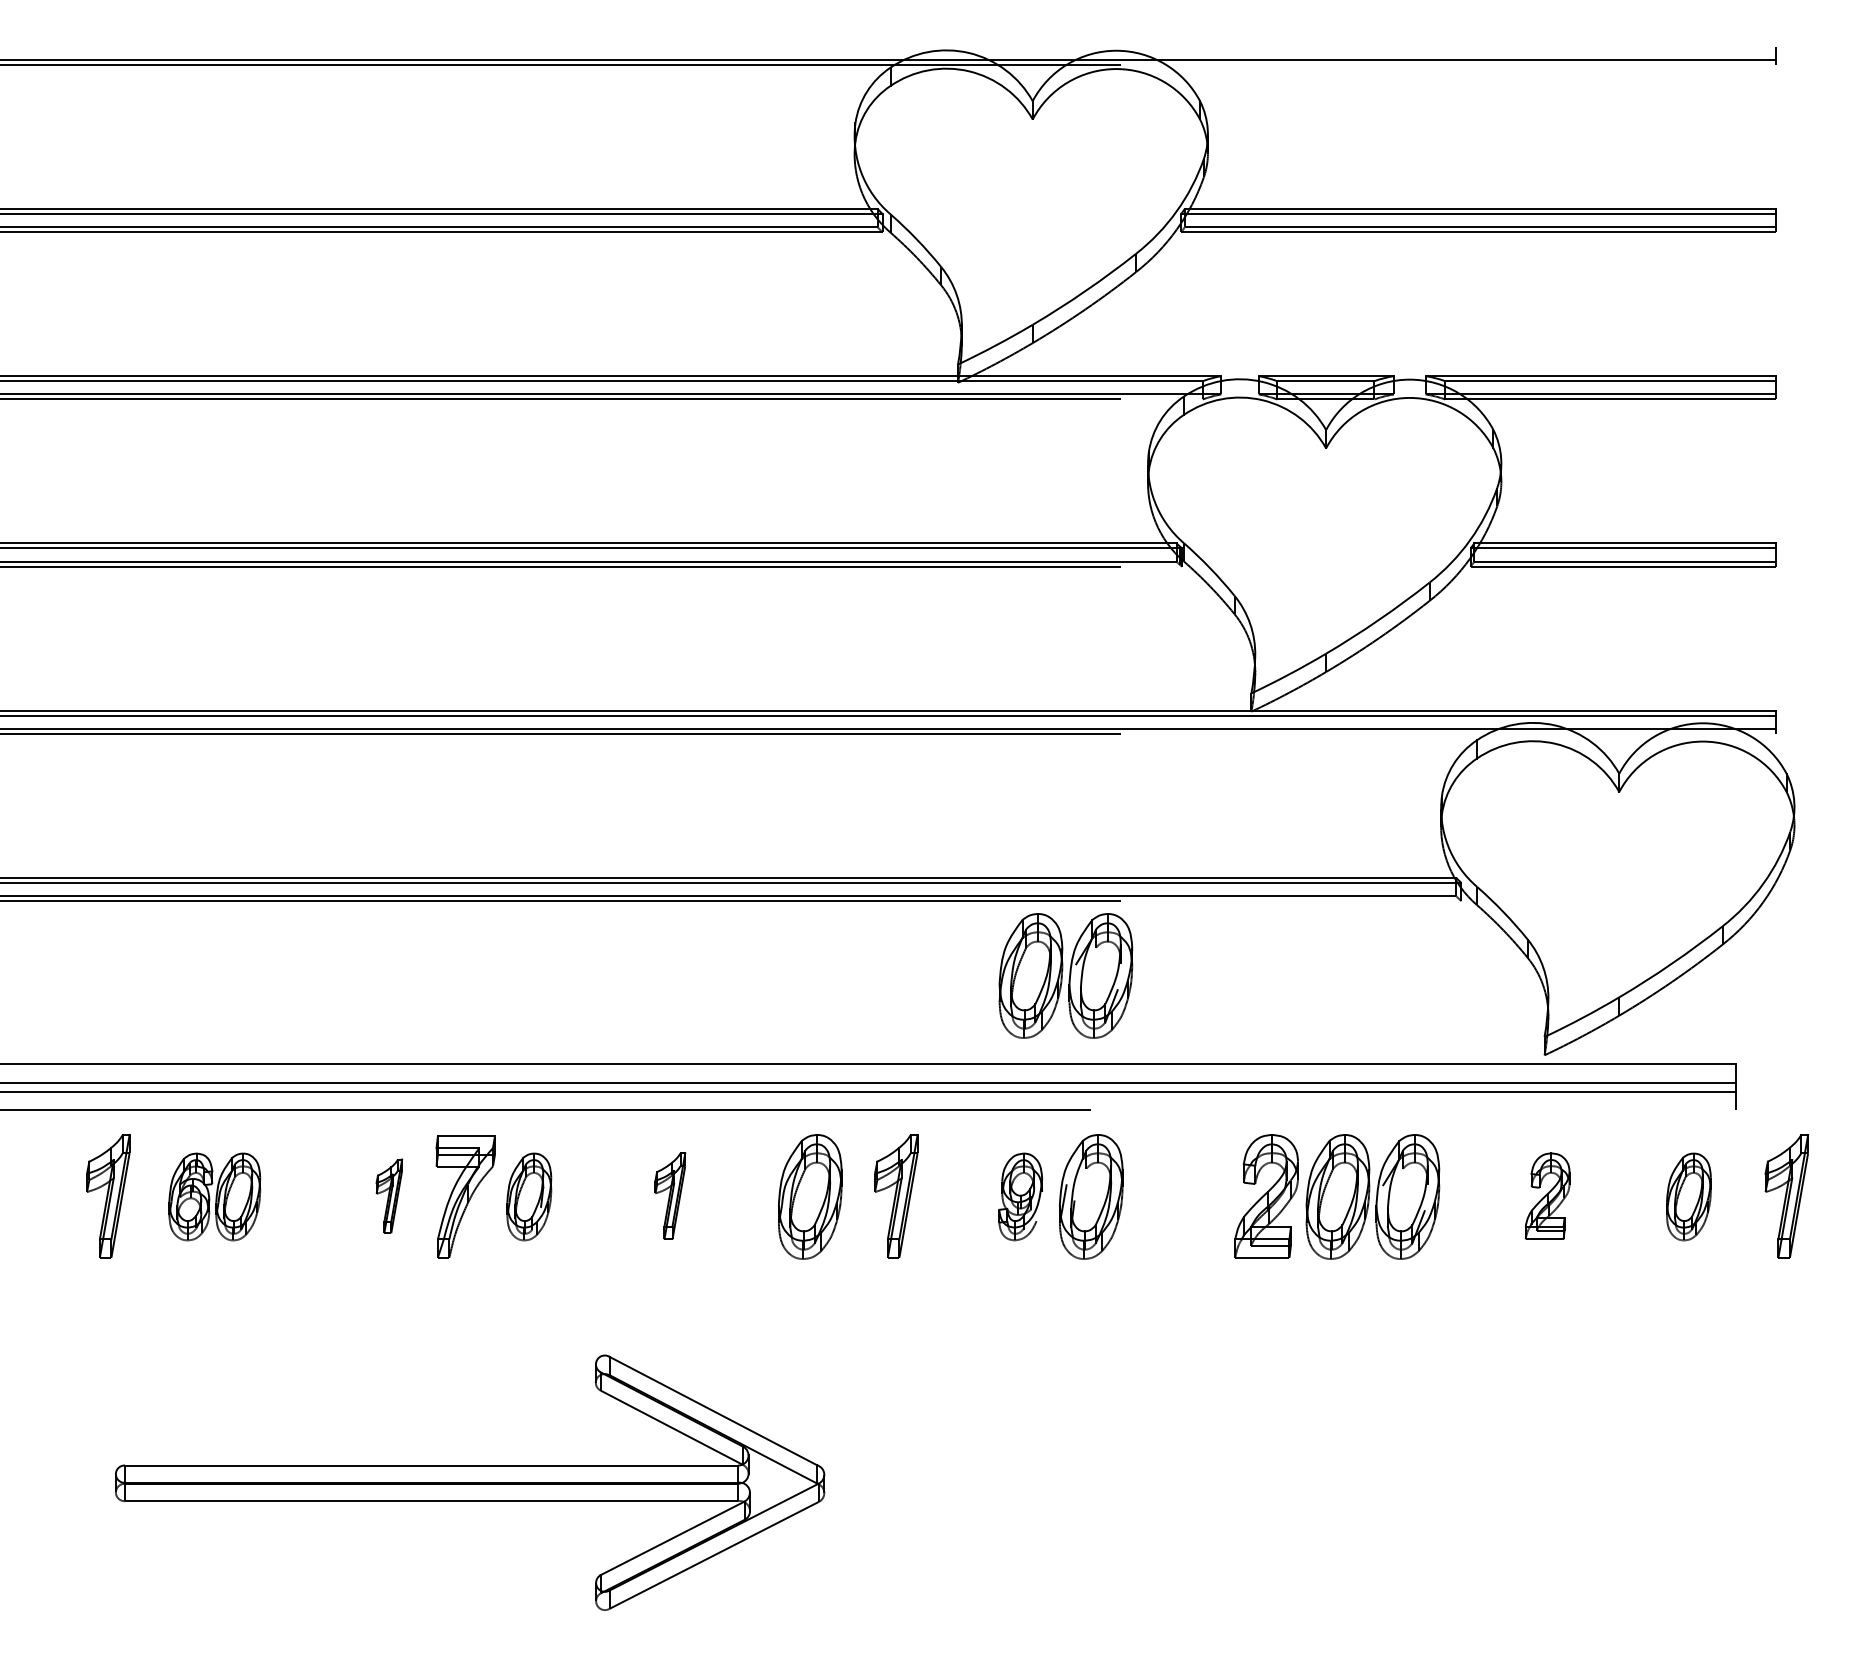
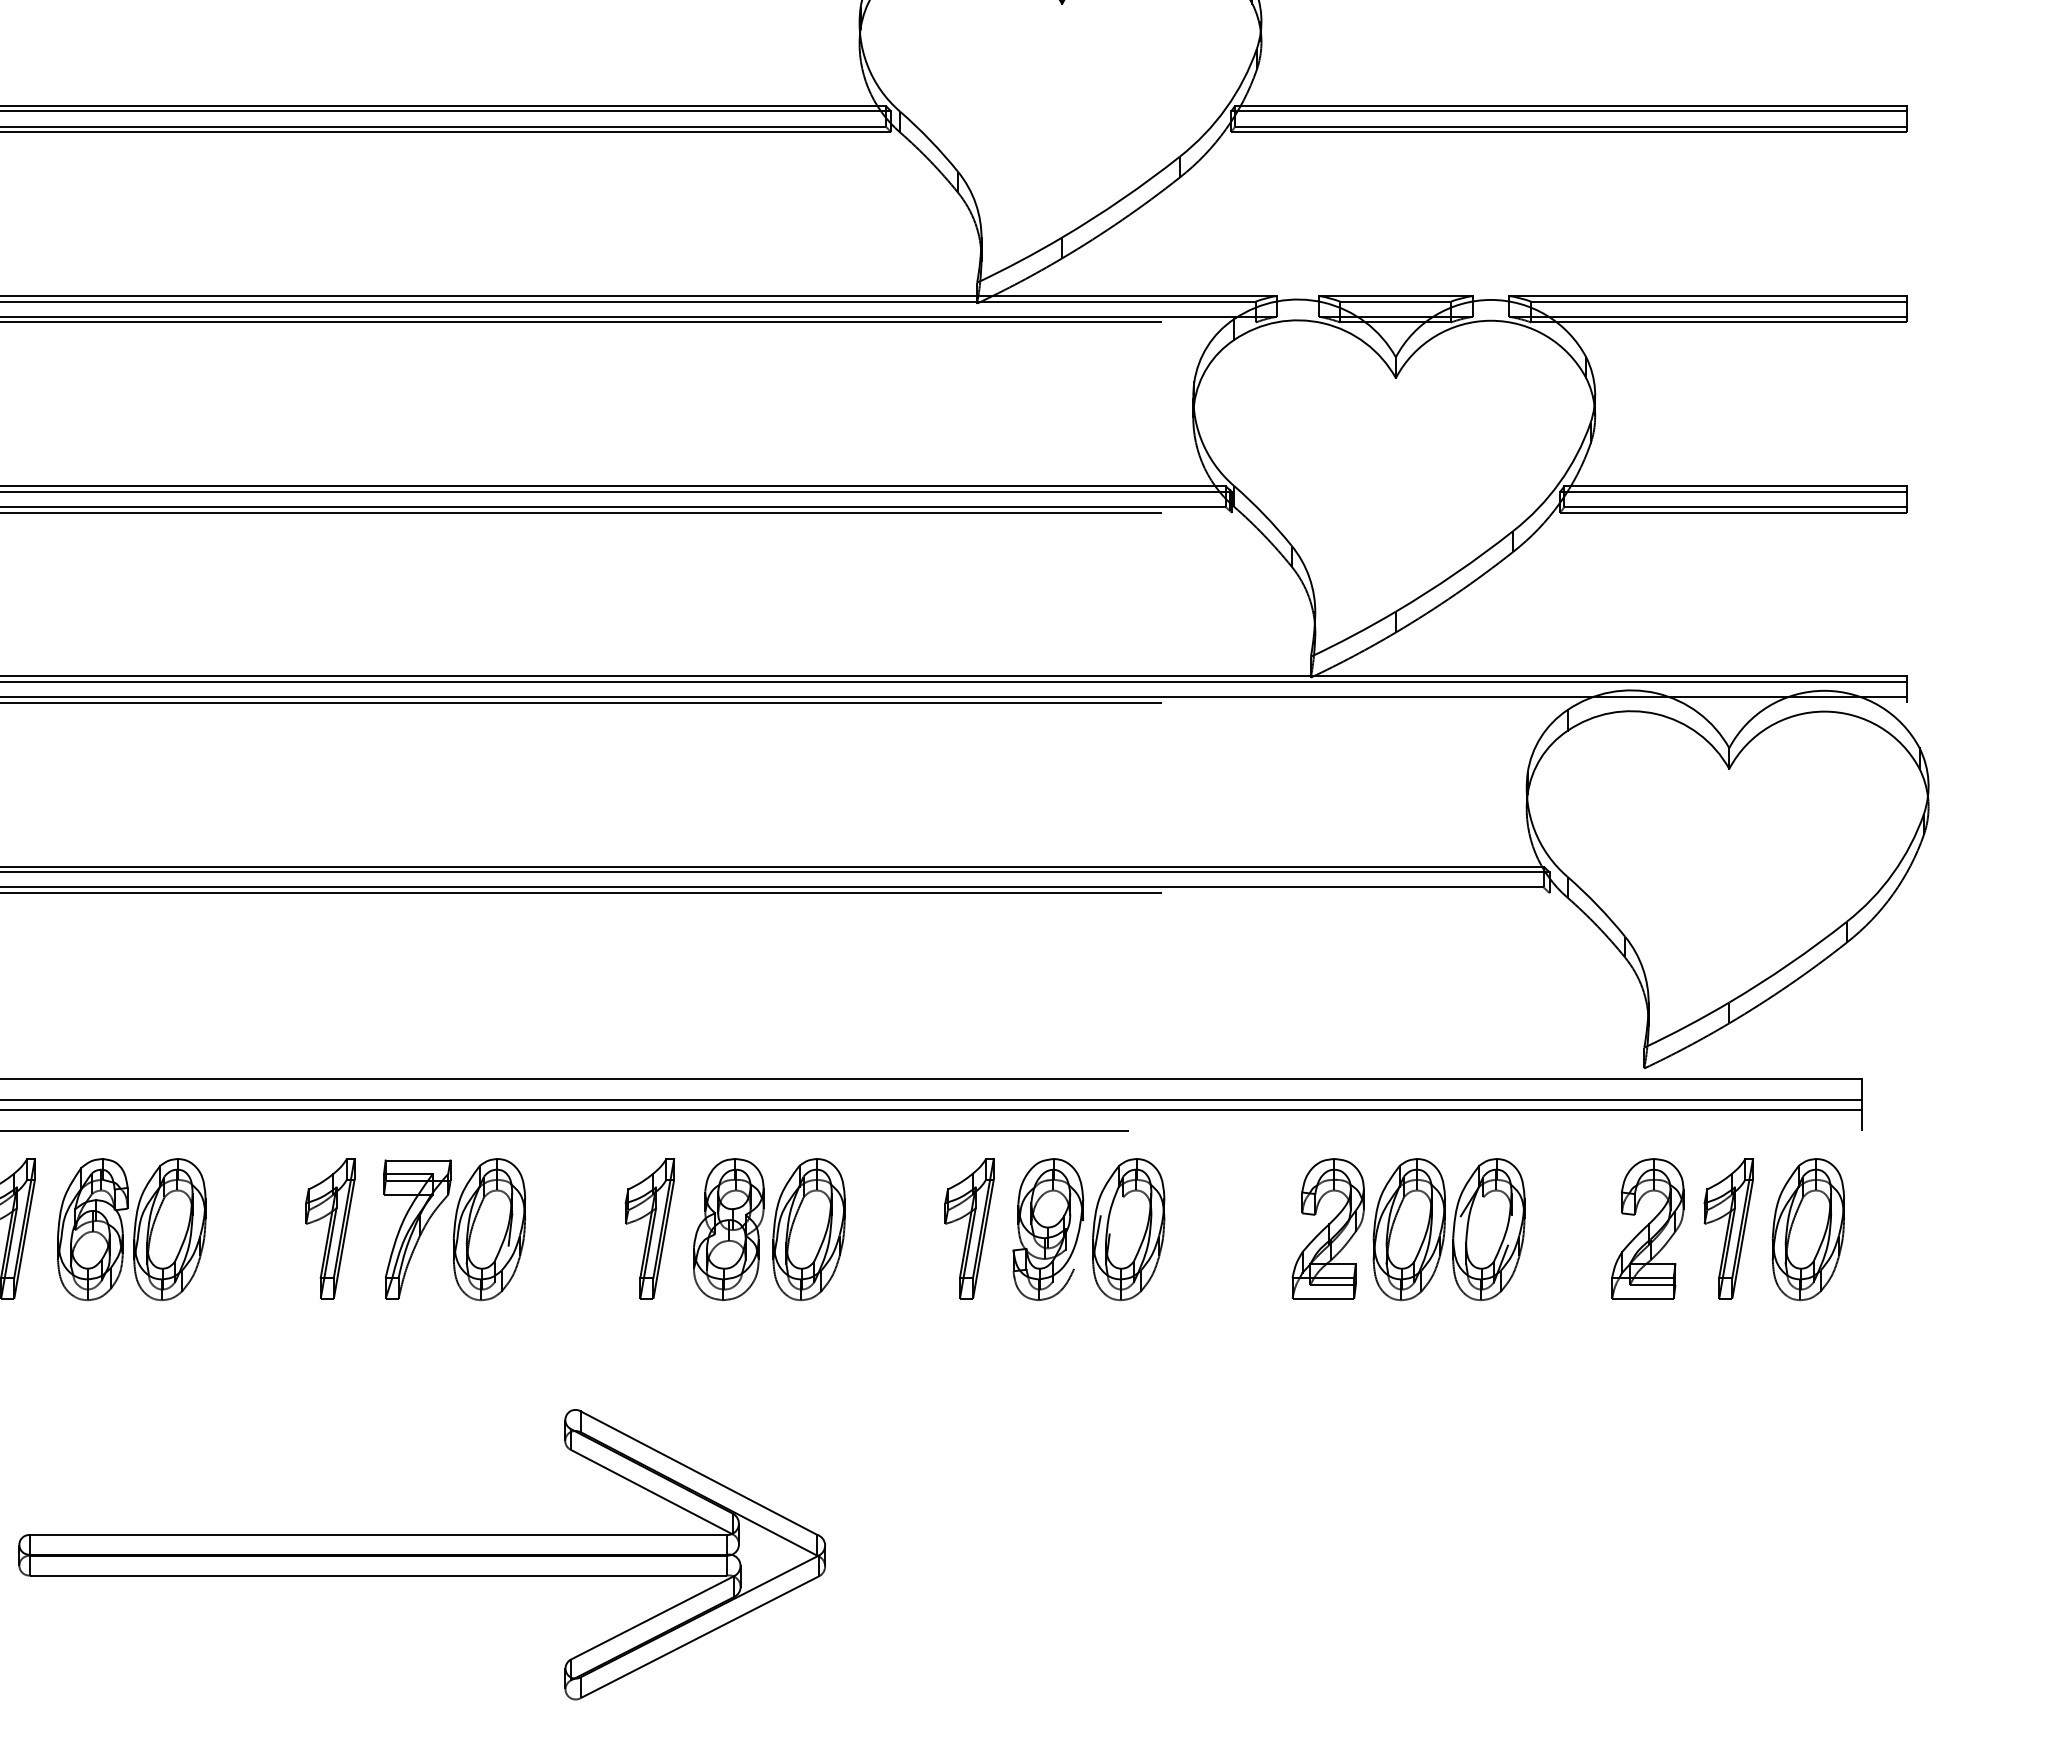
part: (1065, 975) -> (1099, 977), removed
part: (214, 1196) -> (131, 1229), size x1.43
part: (389, 1196) -> (330, 1229), size x1.67
part: (529, 1196) -> (489, 1229), size x1.43
part: (670, 1196) -> (650, 1229), size x1.43
part: (739, 1196) -> (728, 1229), added
part: (896, 1196) -> (969, 1229), moved
part: (1020, 1196) -> (1048, 1229), size x1.43
part: (1547, 1196) -> (1647, 1229), size x1.43
part: (1688, 1196) -> (1808, 1229), size x1.43
part: (1786, 1196) -> (1728, 1229), moved

